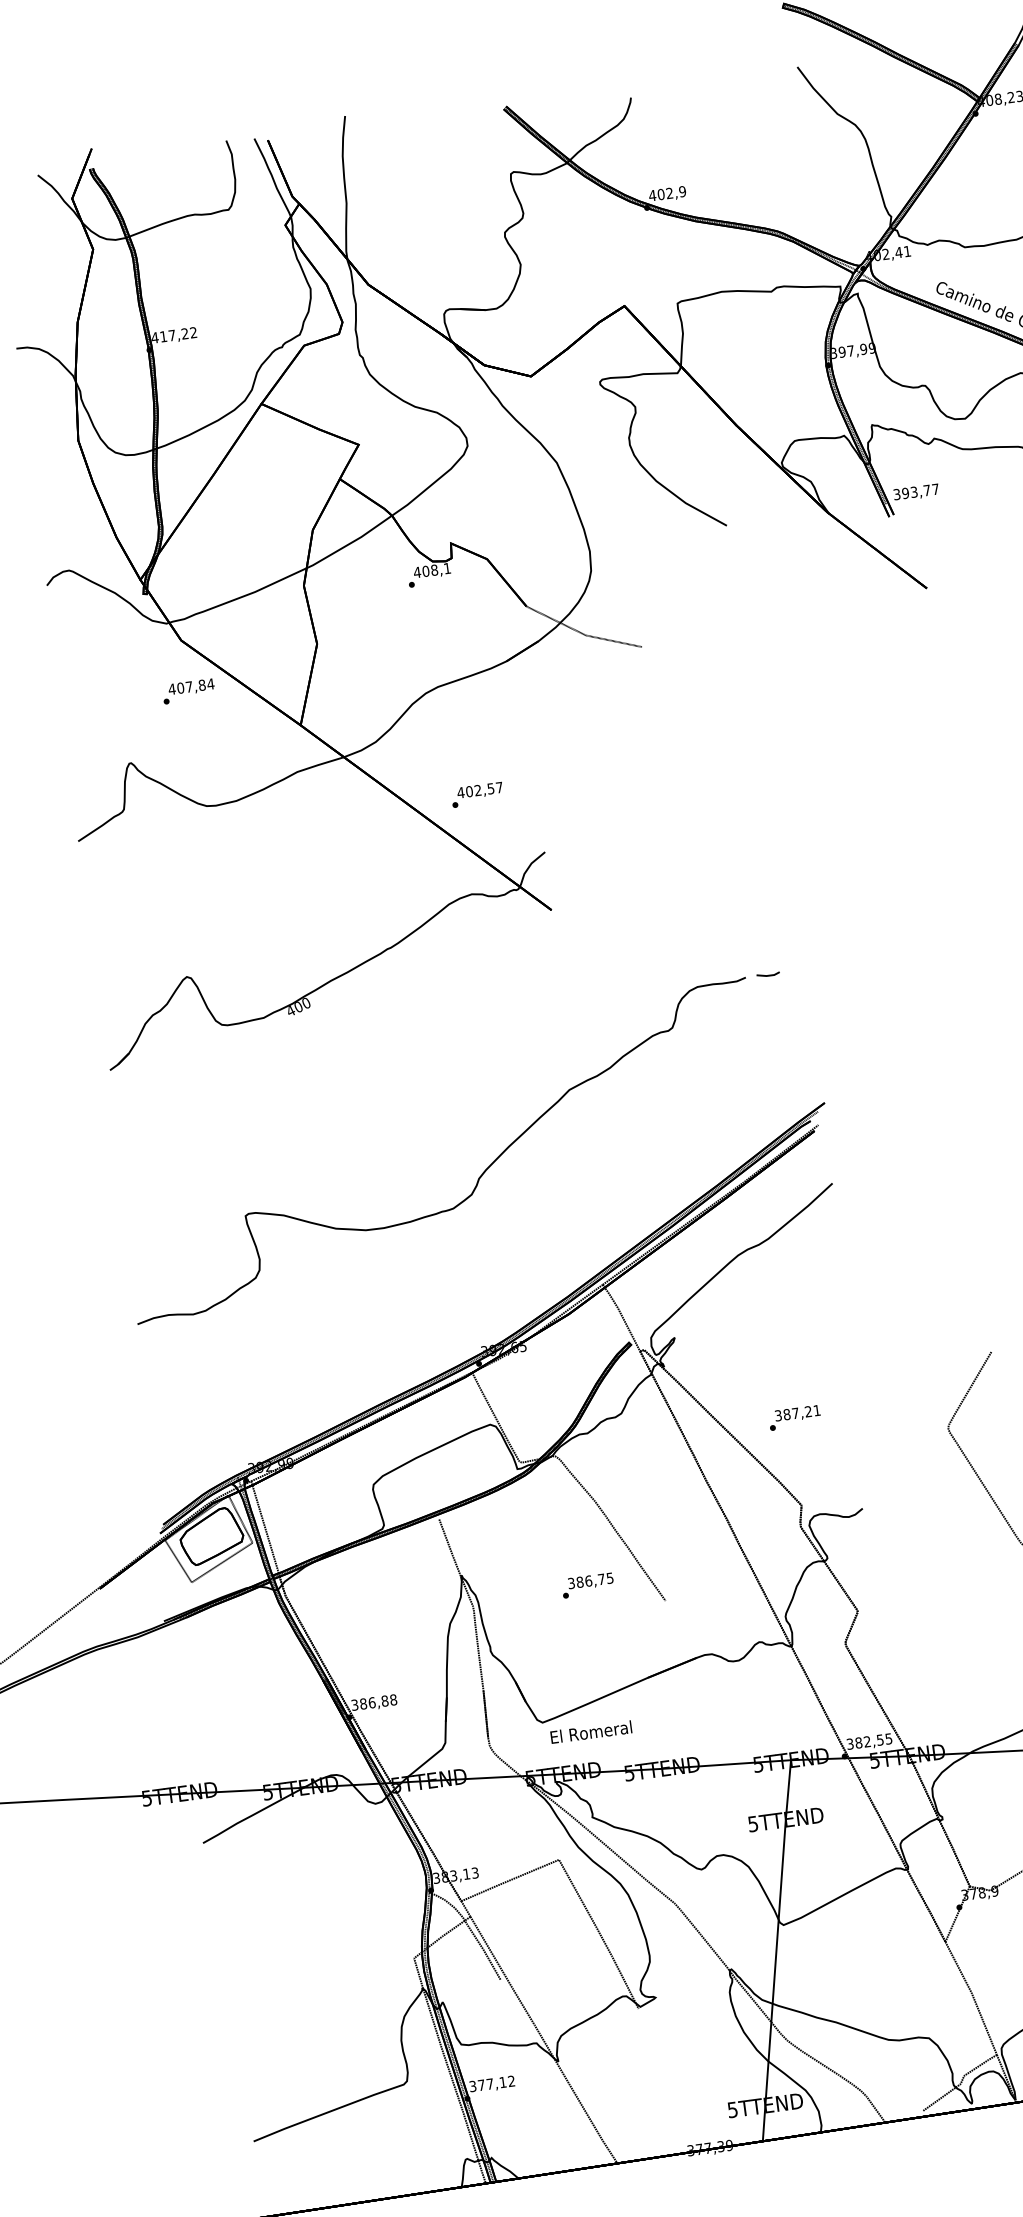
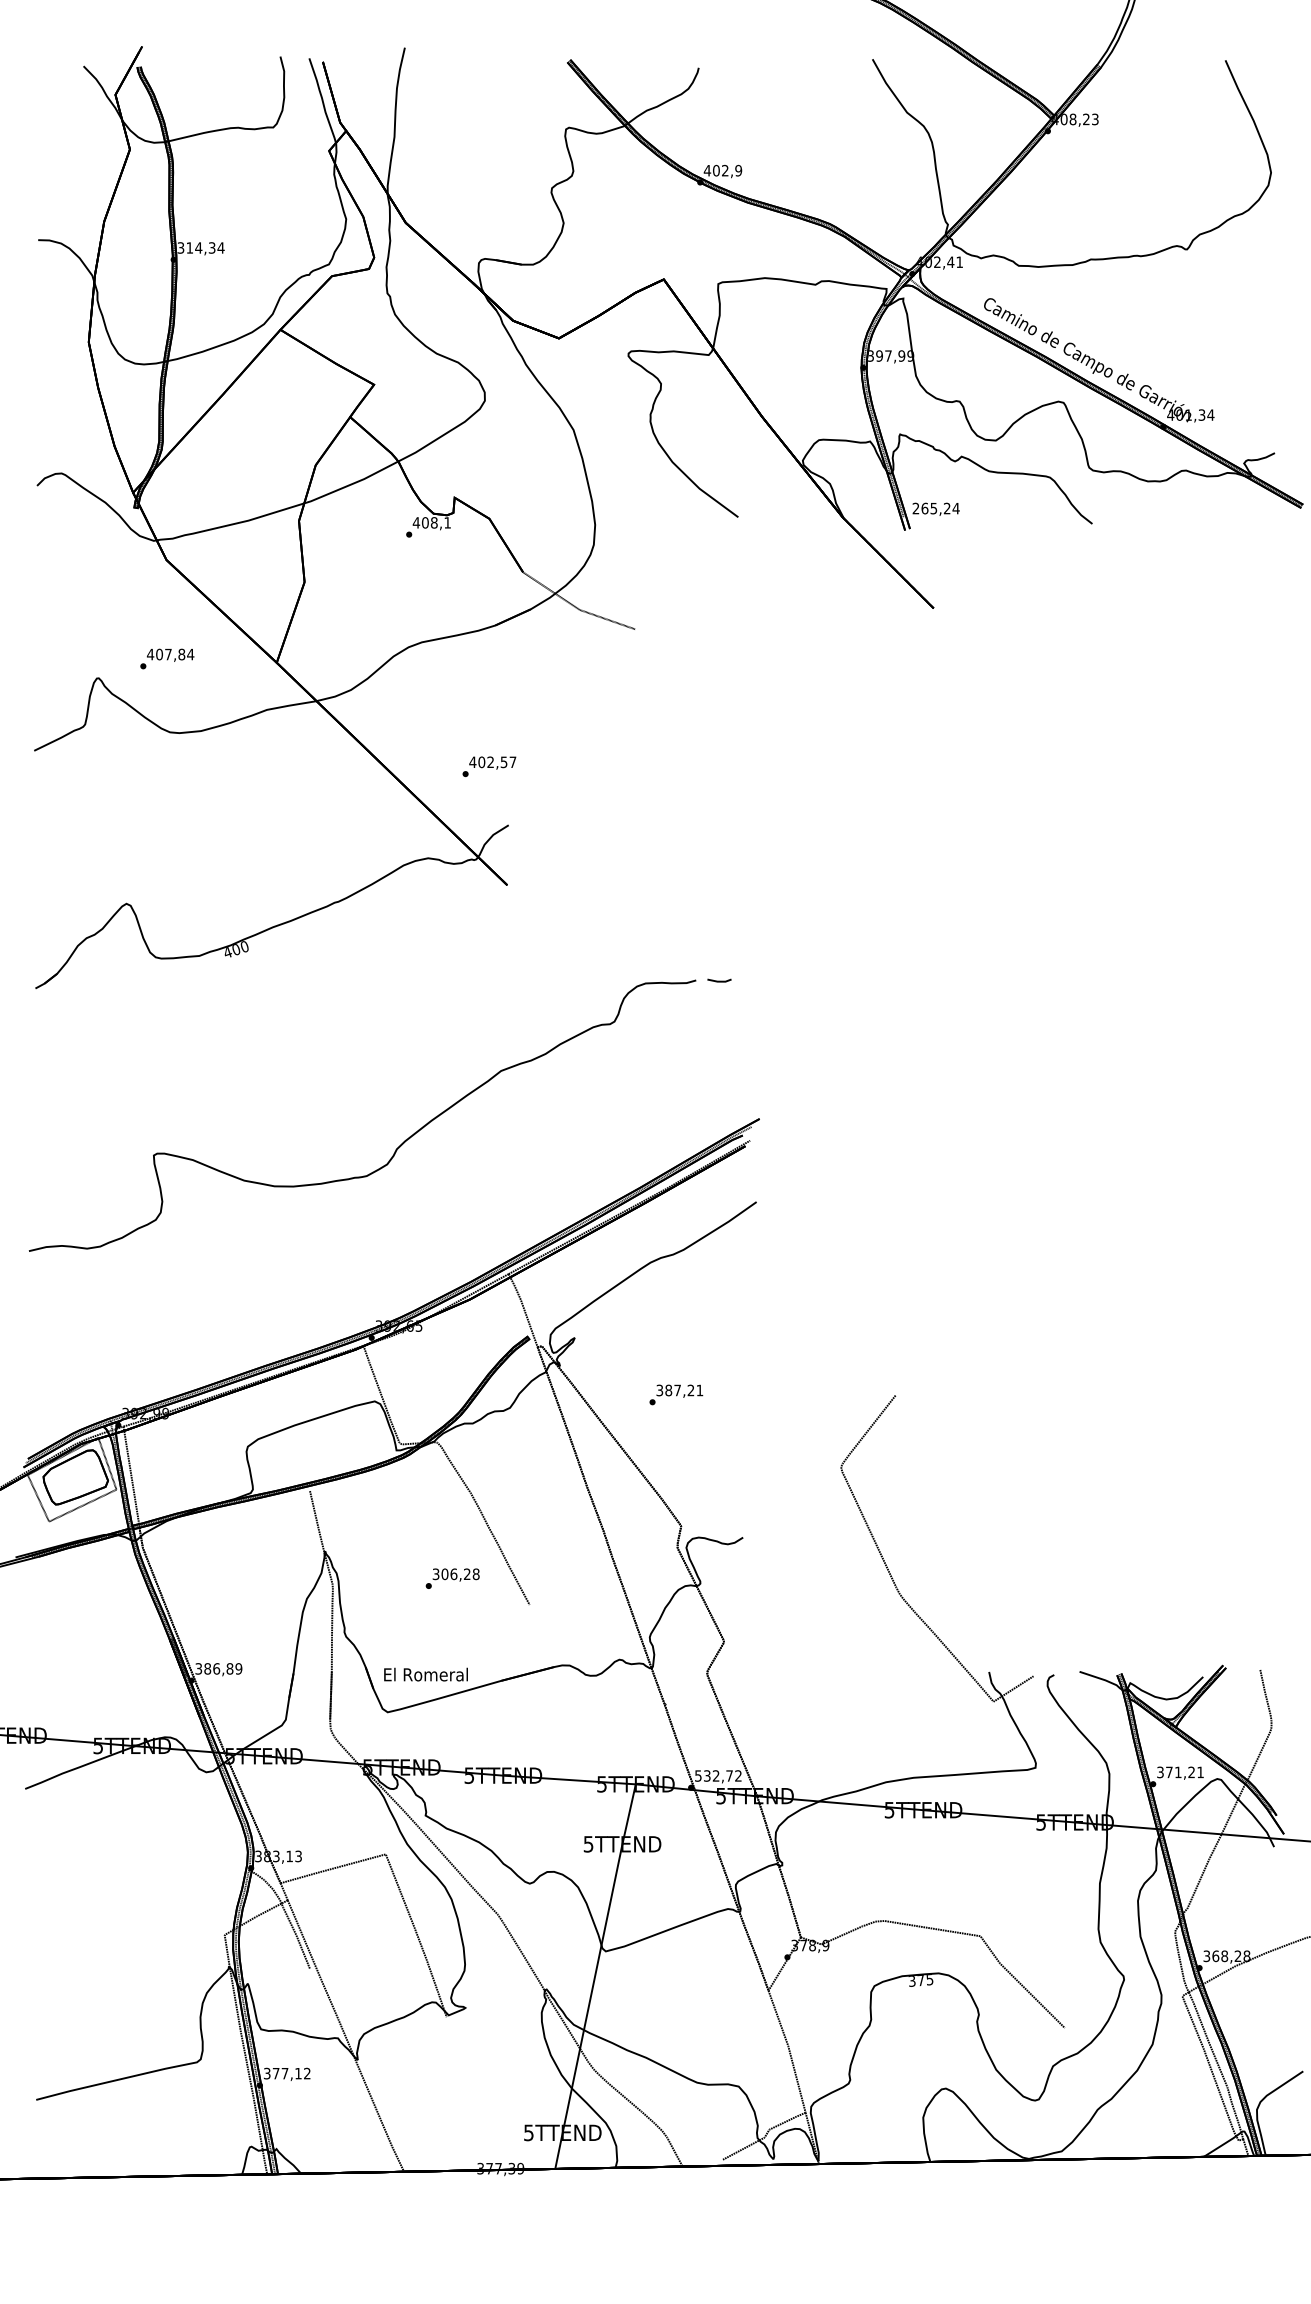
text: (173, 334) -> (200, 247), 417,22 -> 314,34
text: (915, 491) -> (935, 508), 393,77 -> 265,24
text: (188, 690) -> (167, 658), moved
text: (477, 794) -> (489, 766), moved
text: (795, 1417) -> (676, 1394), moved
text: (595, 1580) -> (460, 1574), 386,75 -> 306,28
text: (393, 1699) -> (238, 1668), 386,88 -> 386,89
text: (590, 1732) -> (425, 1674), moved
text: (869, 1741) -> (718, 1775), 382,55 -> 532,72

